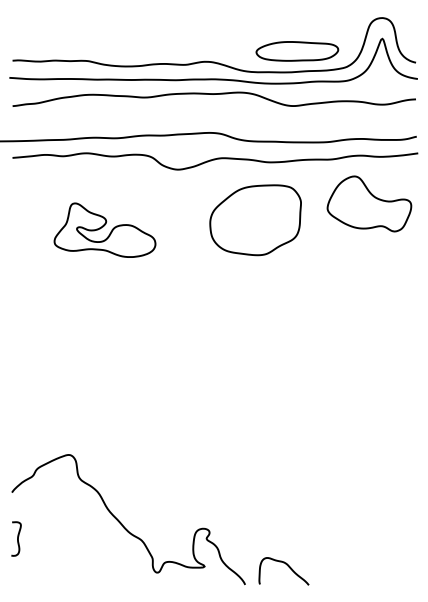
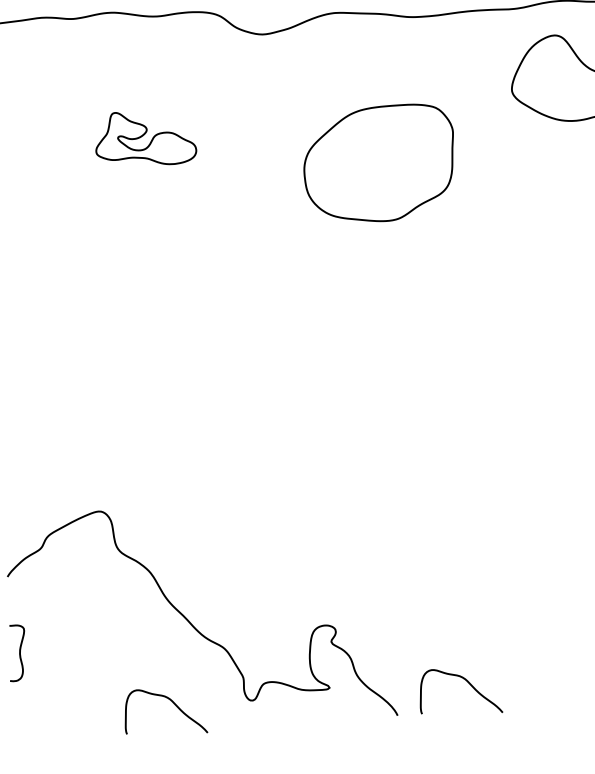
part: (255, 220) -> (378, 163), moved
part: (104, 229) -> (144, 137), size x0.6
curve: (108, 572) -> (171, 703), added

